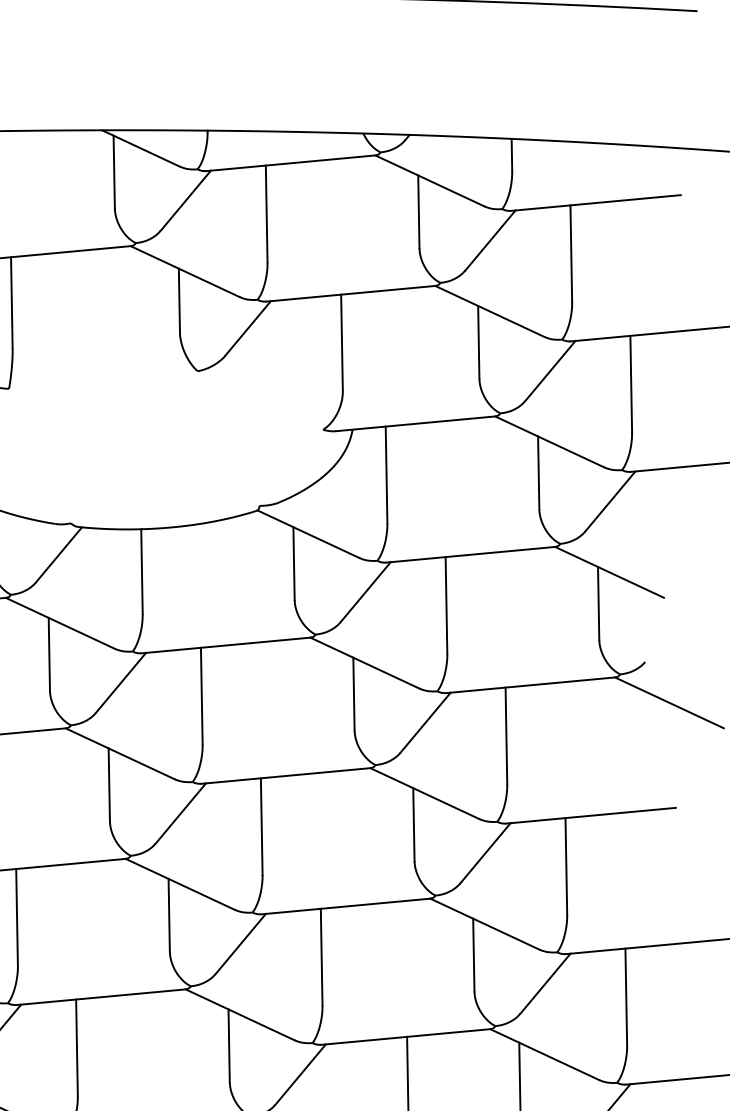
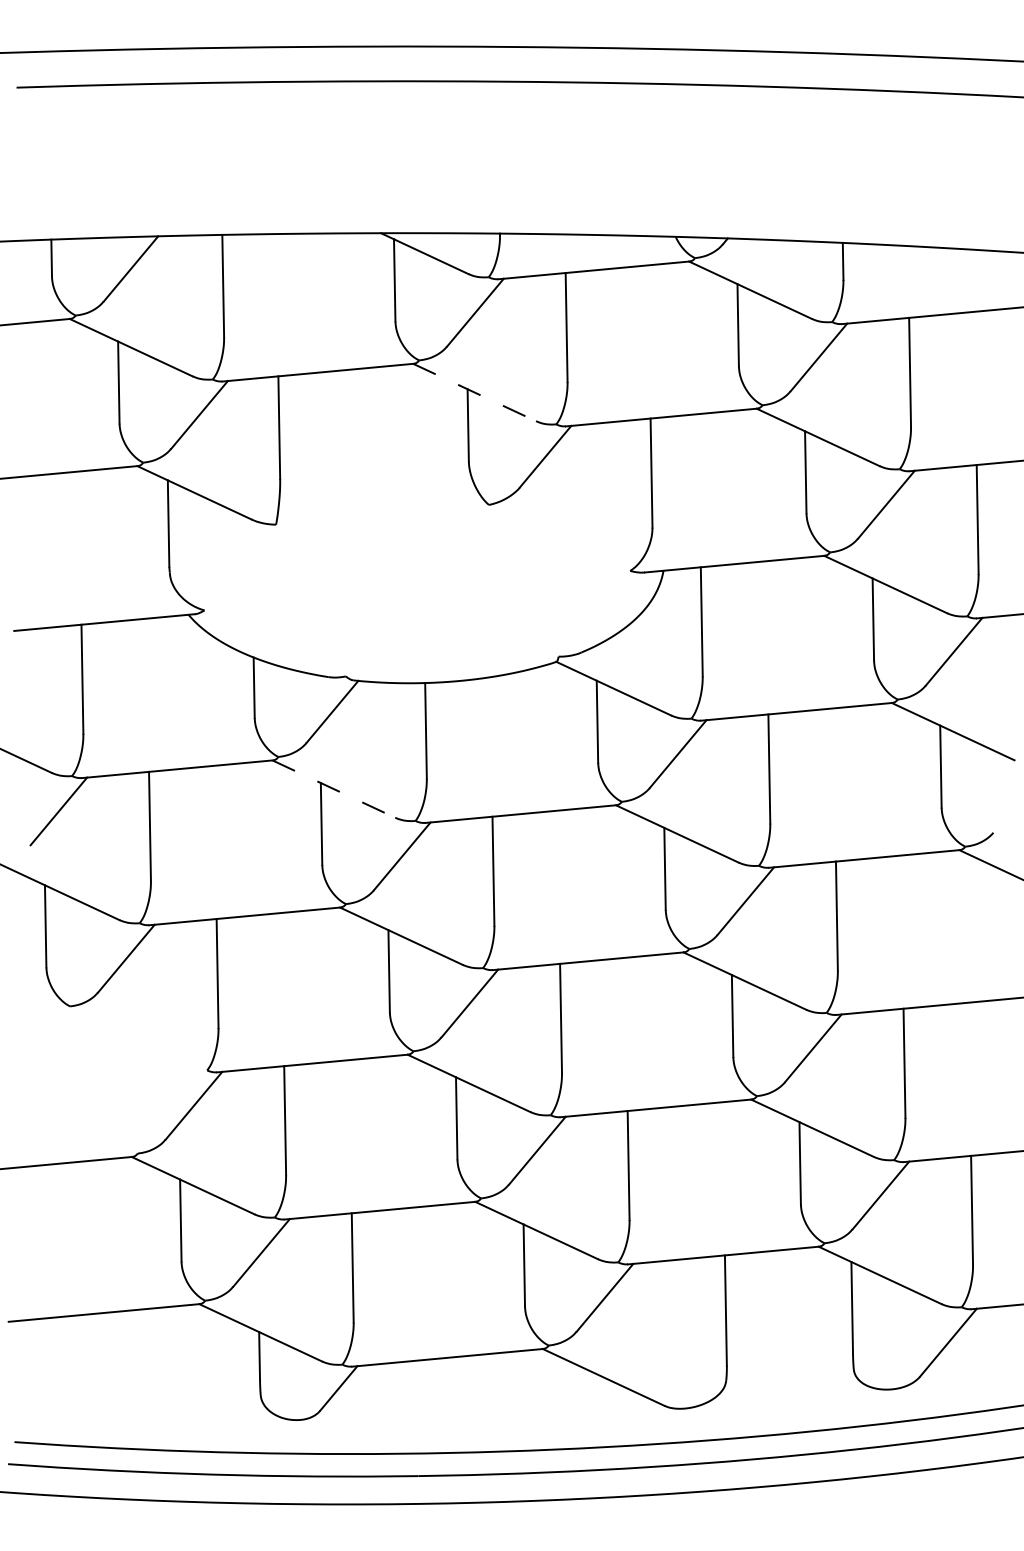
line: (184, 271) -> (474, 392), solid -> dashed
line: (59, 623) -> (333, 789), solid -> dashed

